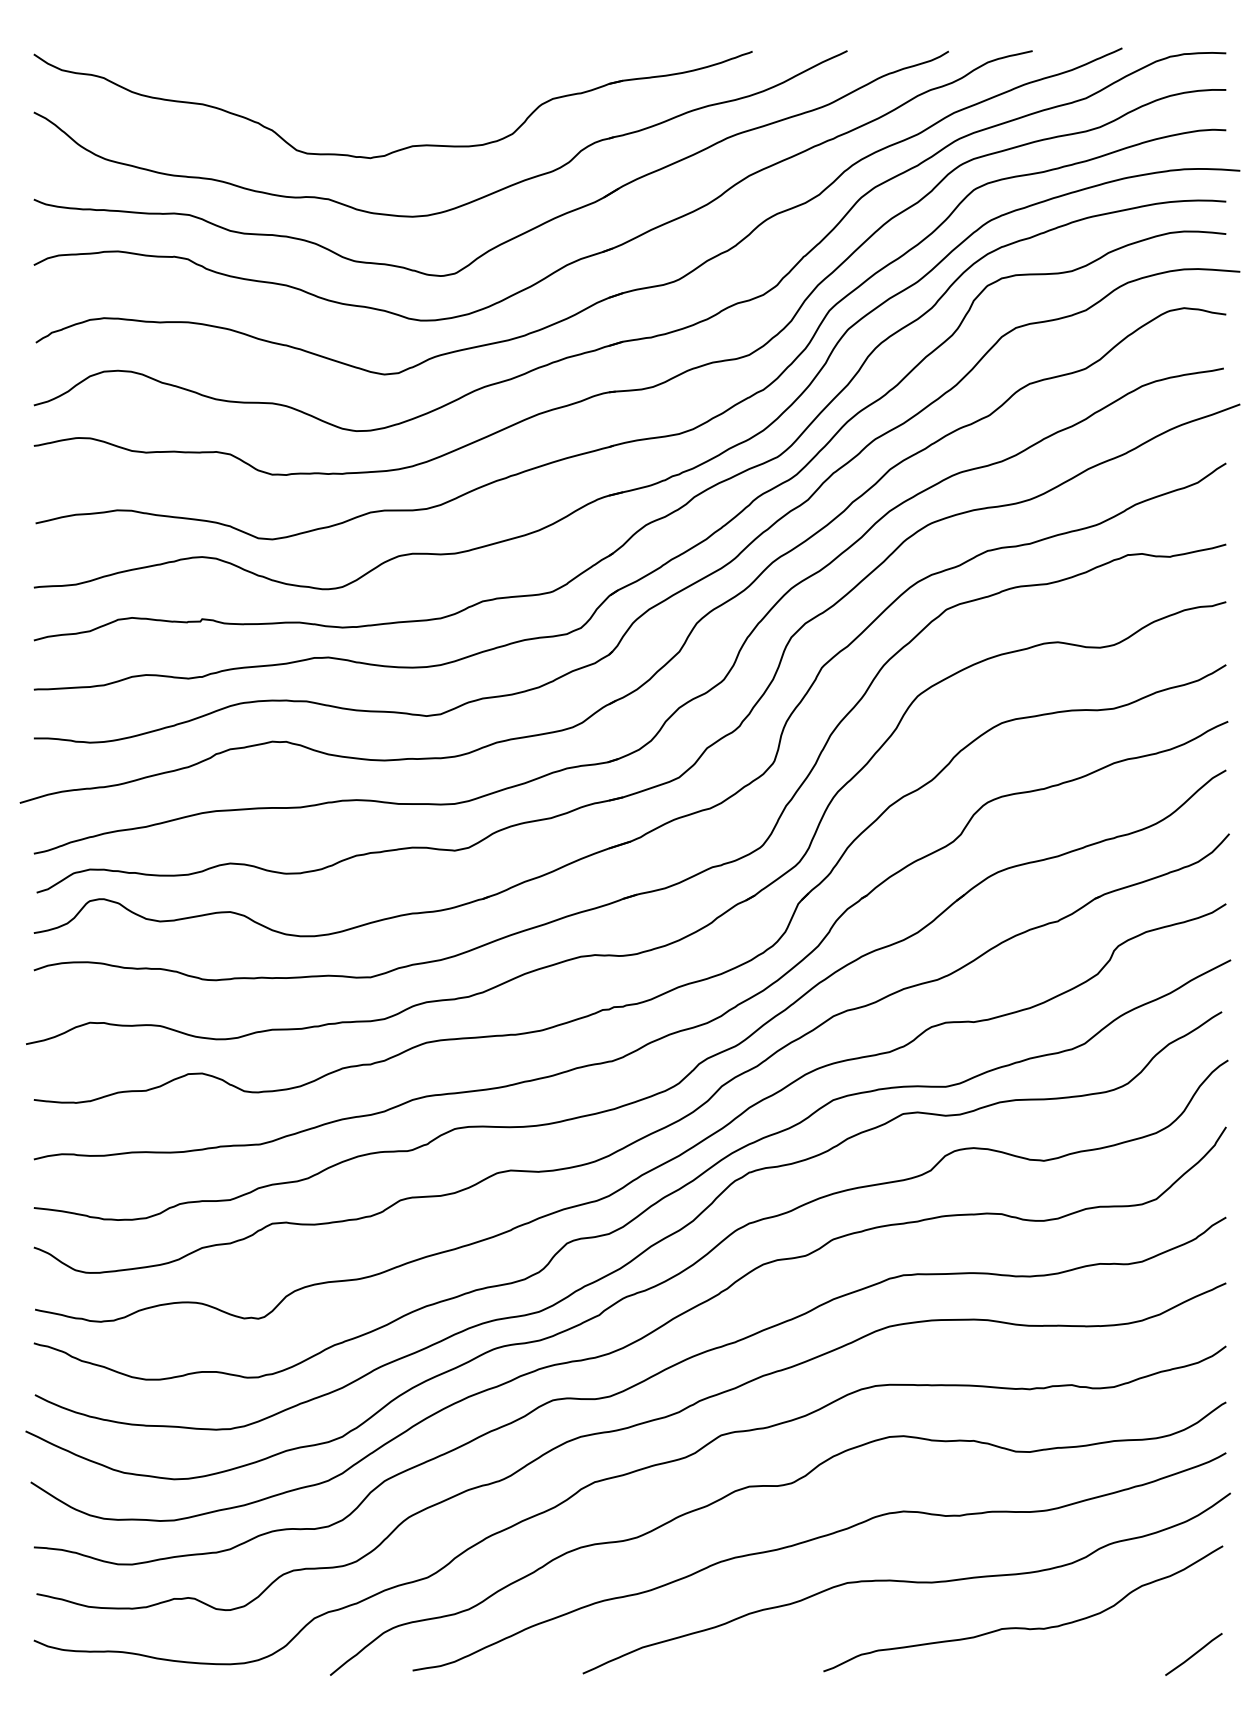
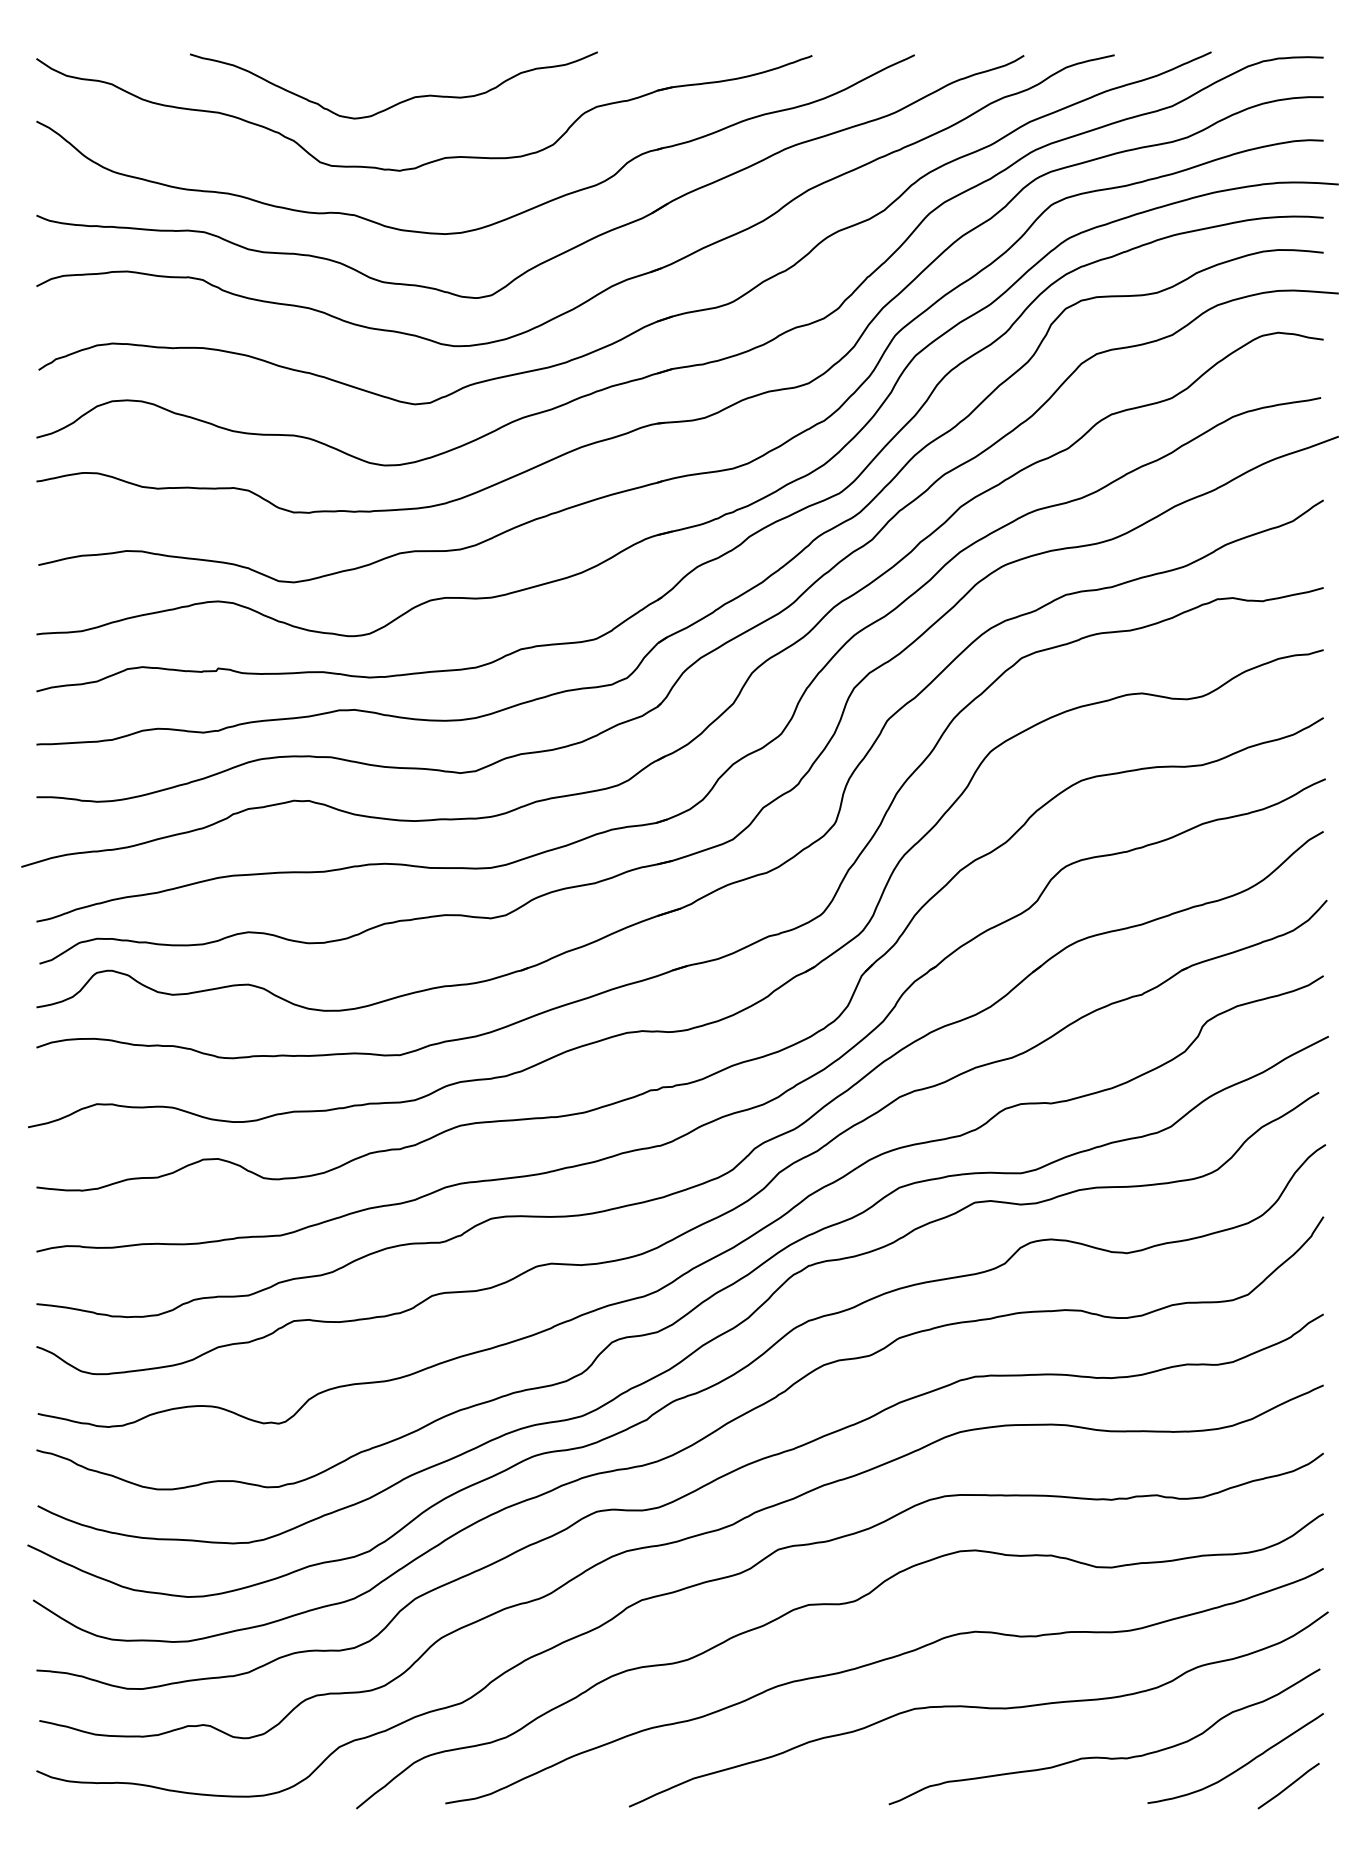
curve: (369, 94) -> (398, 102), added
curve: (1150, 1635) -> (1241, 1765), added

